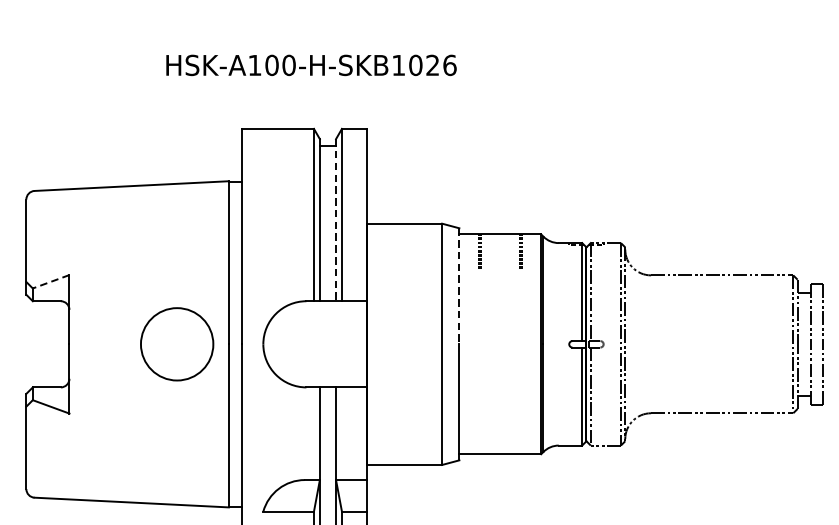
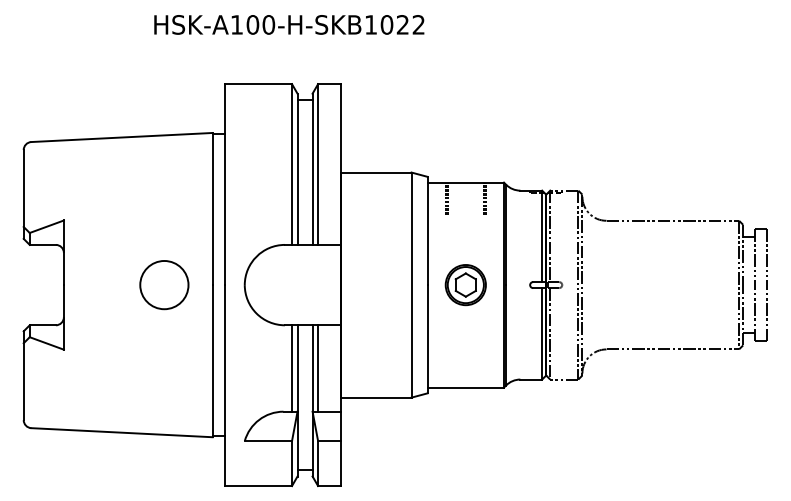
text: (449, 64) -> (418, 24), HSK-A100-H-SKB1026 -> HSK-A100-H-SKB1022
line: (335, 220) -> (312, 169), dashed -> solid
line: (50, 281) -> (46, 226), dashed -> solid
line: (459, 286) -> (427, 231), dashed -> solid
circle: (177, 343) -> (164, 284), size x0.71
part: (499, 344) -> (465, 285), added
line: (314, 433) -> (292, 368), added
line: (342, 433) -> (318, 368), added

